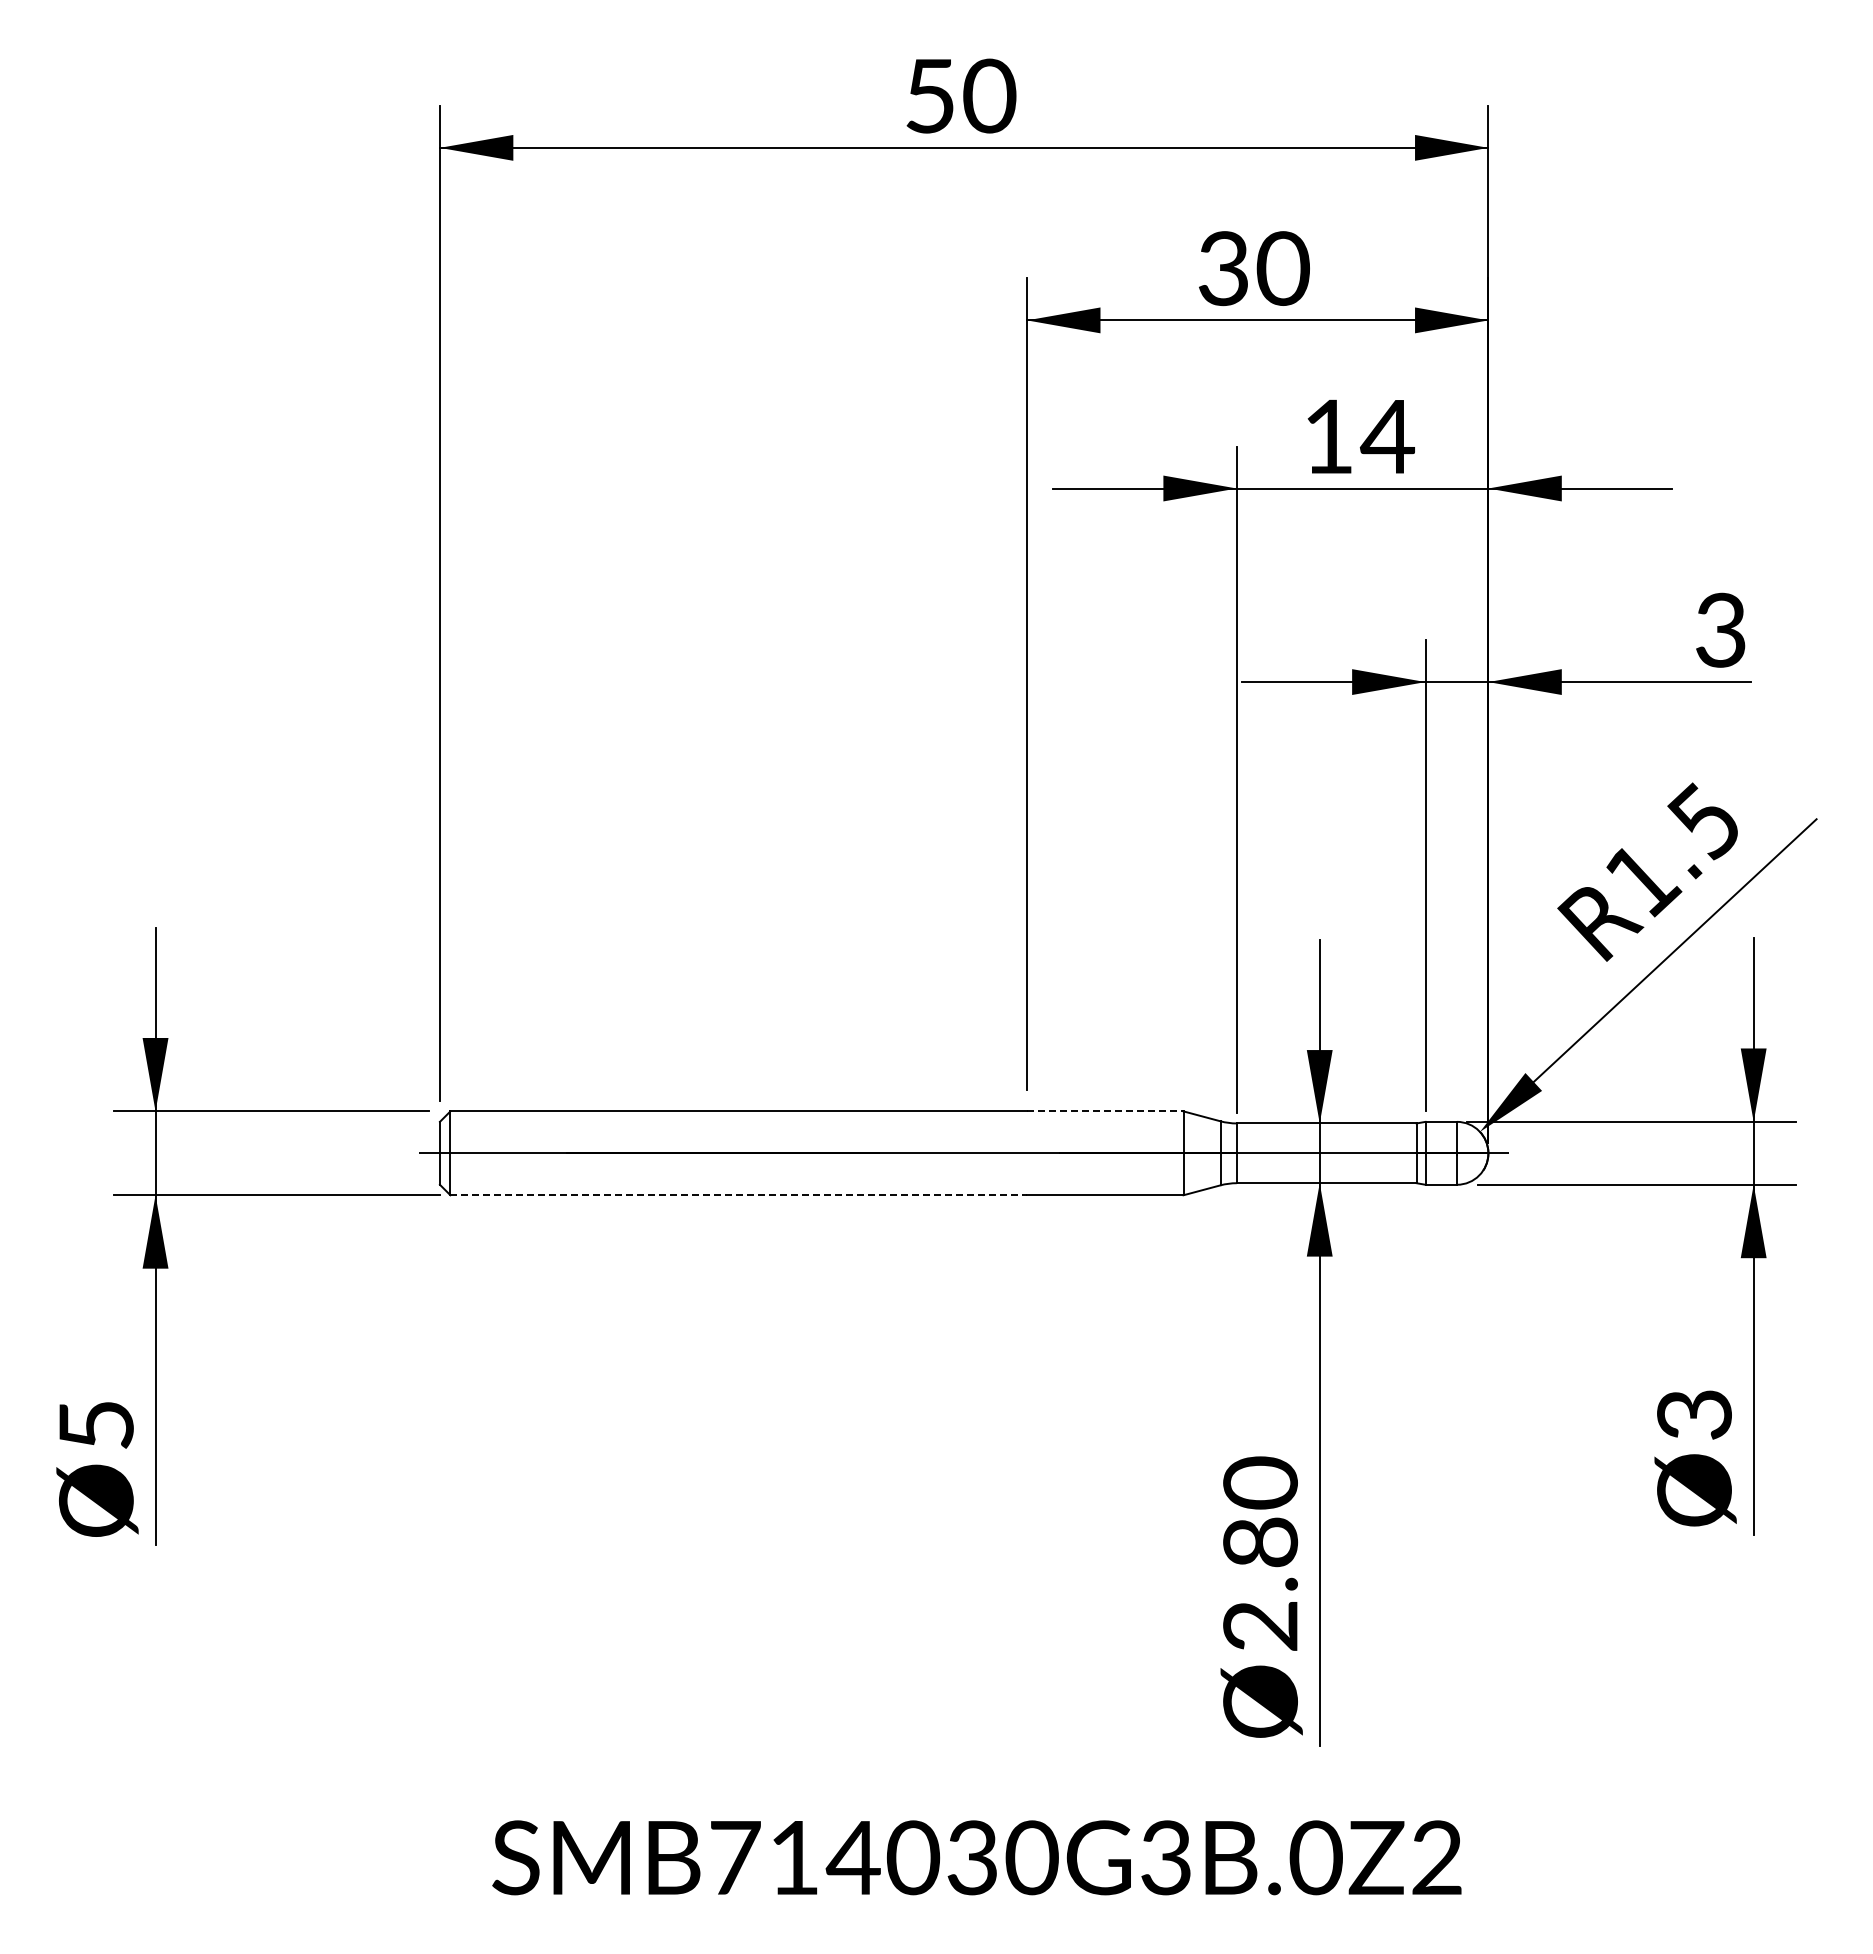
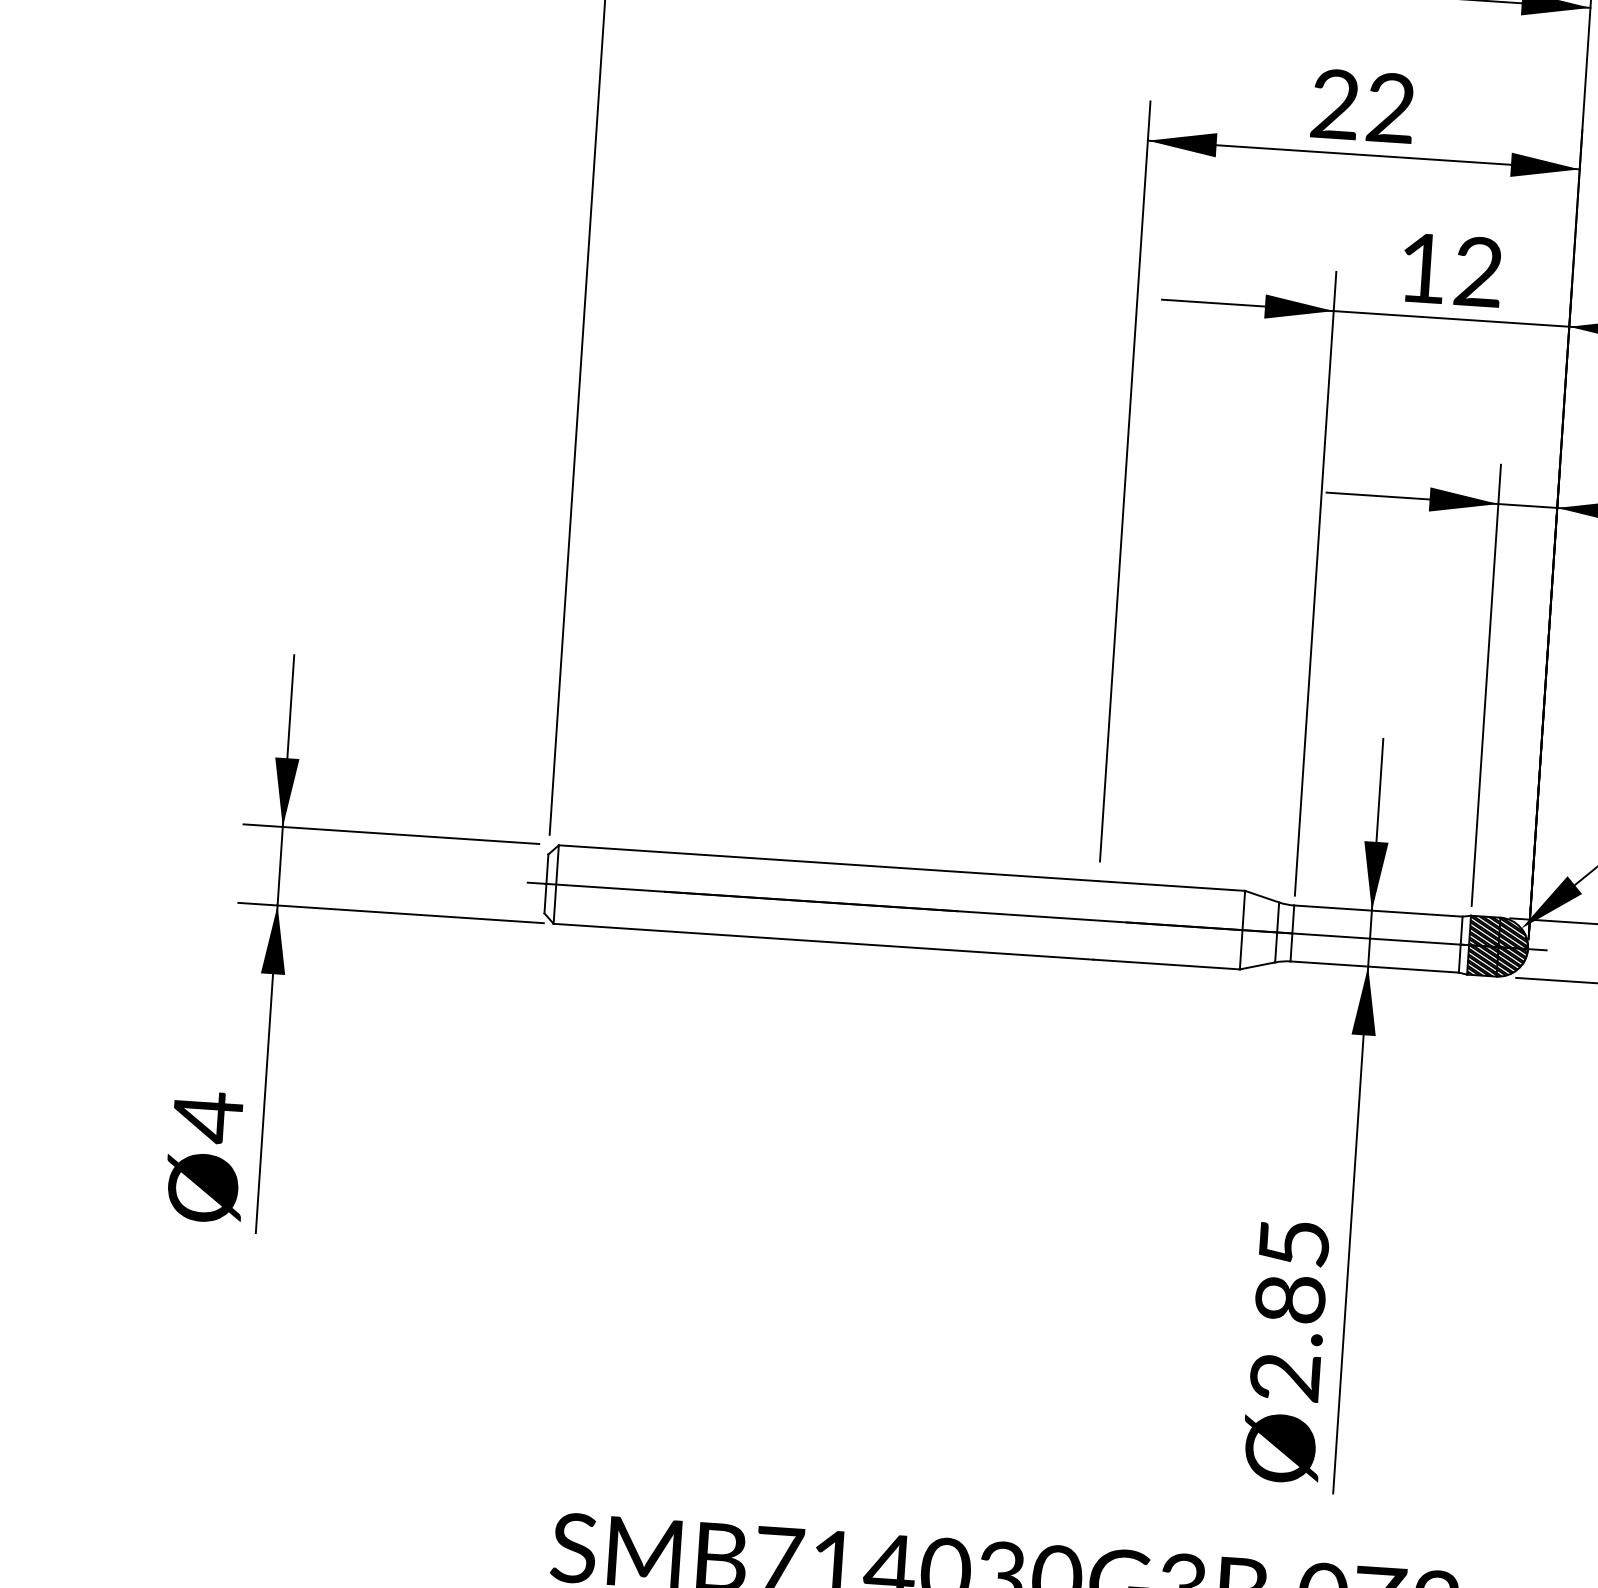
text: (1254, 268) -> (1363, 106), 30 -> 22
text: (1386, 436) -> (1477, 271), 14 -> 12
line: (1105, 1111) -> (1172, 886), dashed -> solid
hatch: (1456, 1152) -> (1498, 946), added
line: (739, 1195) -> (824, 942), dashed -> solid
text: (96, 1425) -> (207, 1117), 5 -> 4
text: (1260, 1482) -> (1294, 1243), 2.80 -> 2.85

